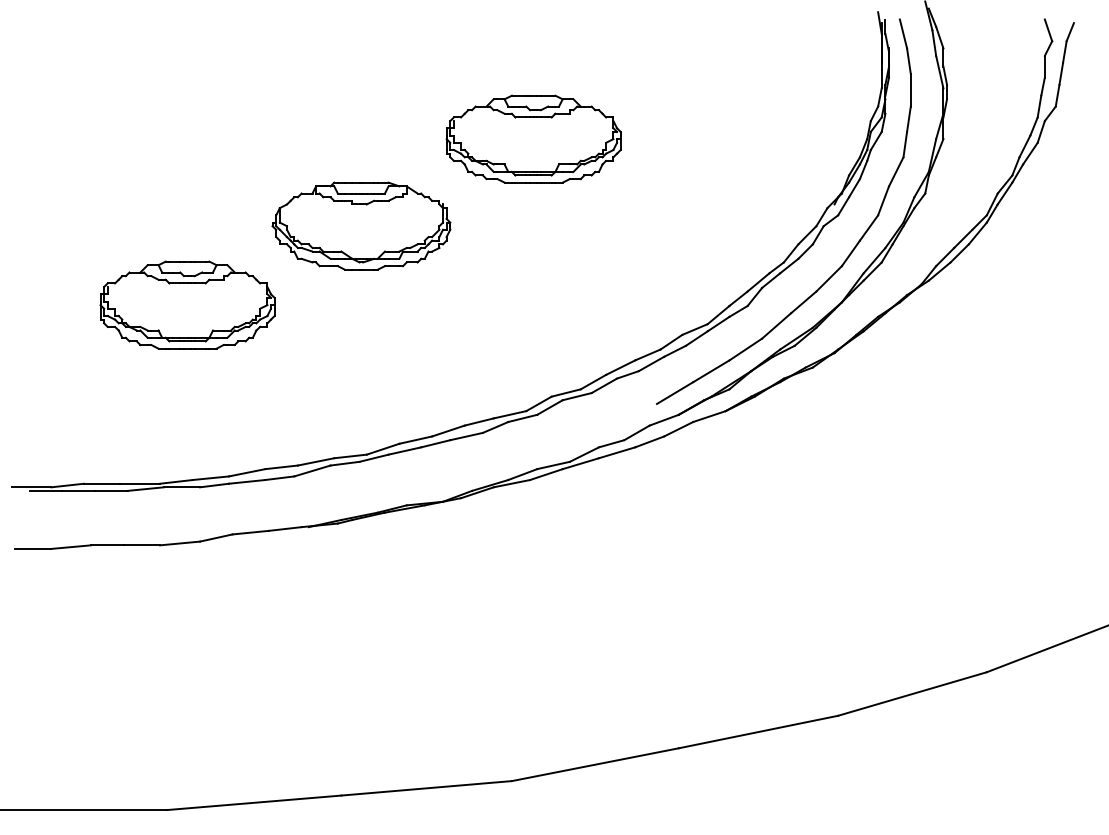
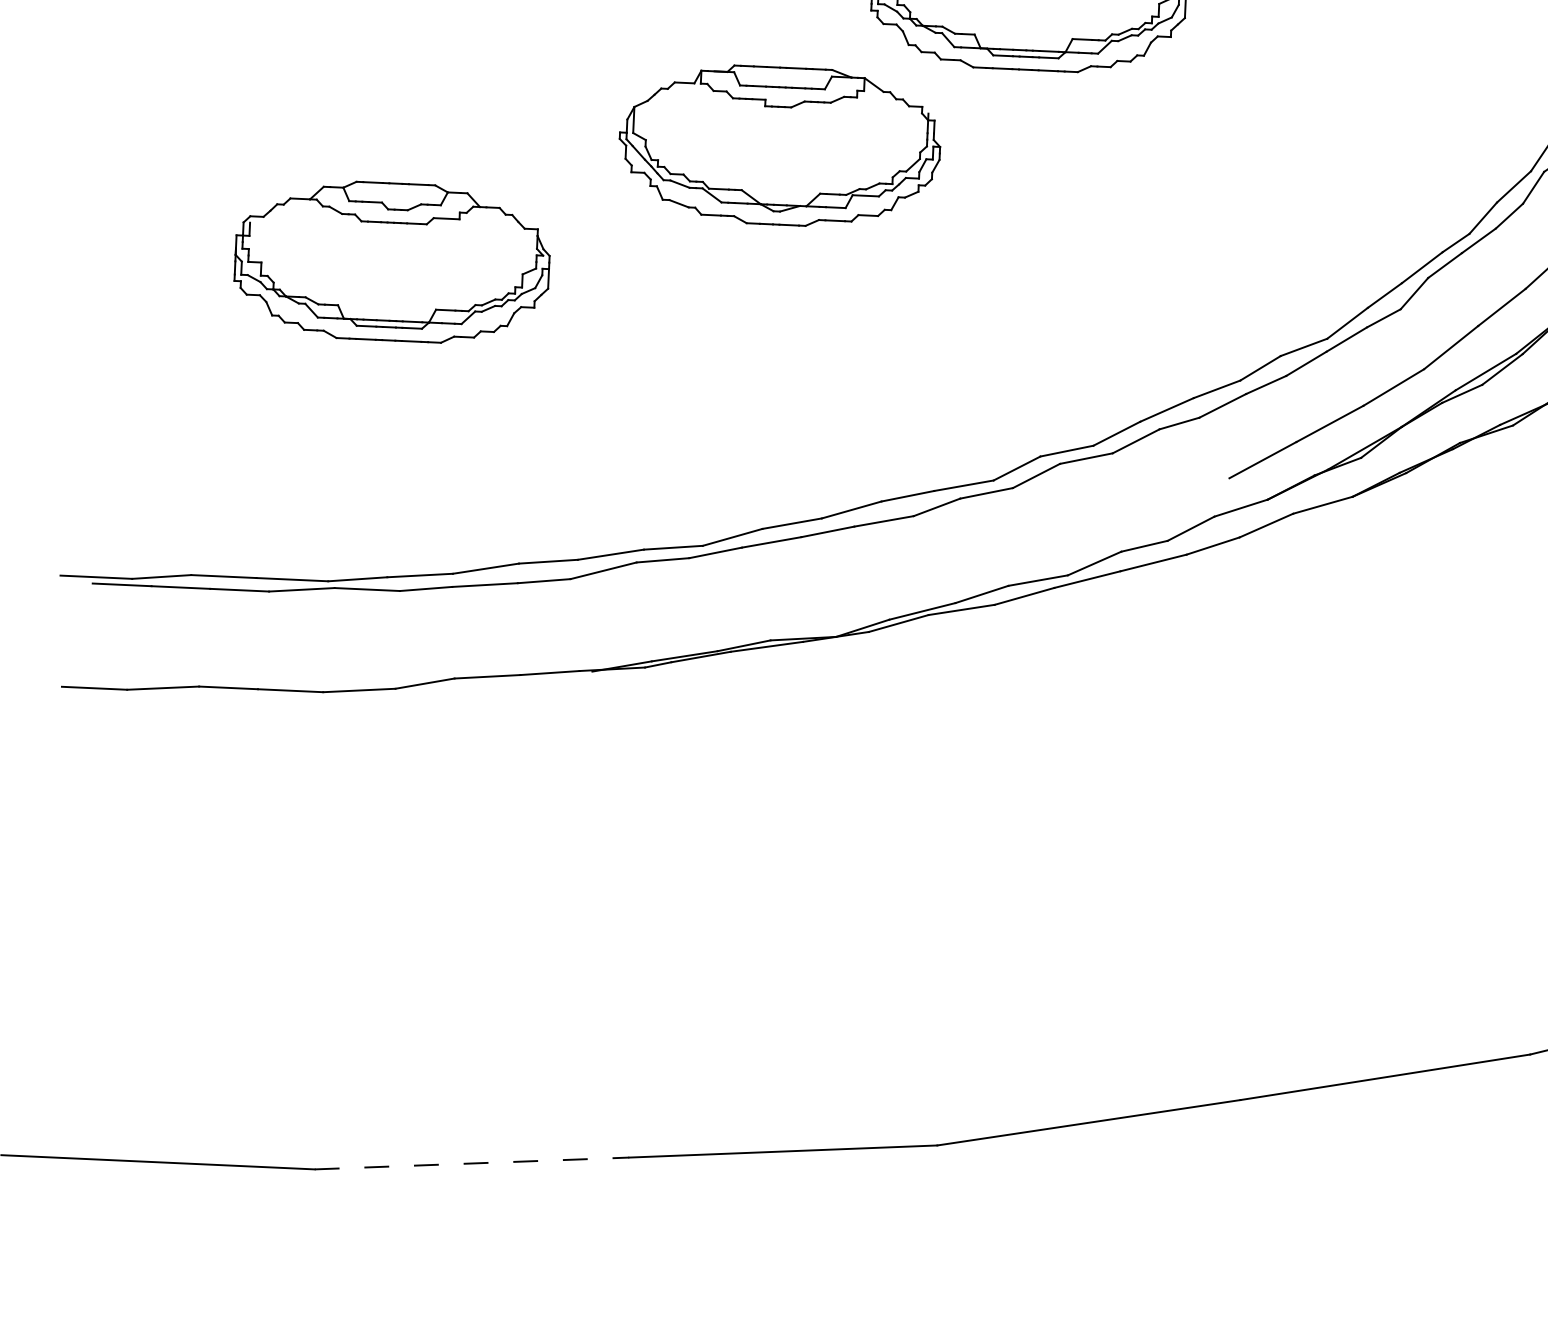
part: (361, 225) -> (780, 144), moved
line: (254, 802) -> (472, 1162), solid -> dashed

